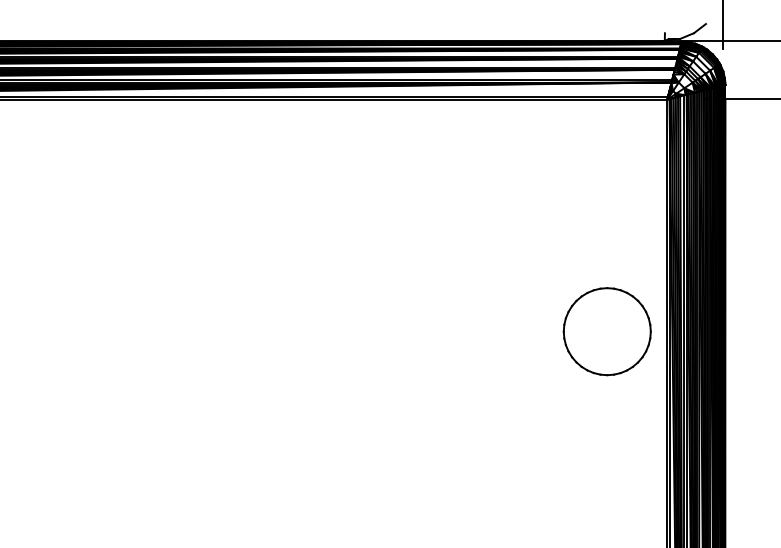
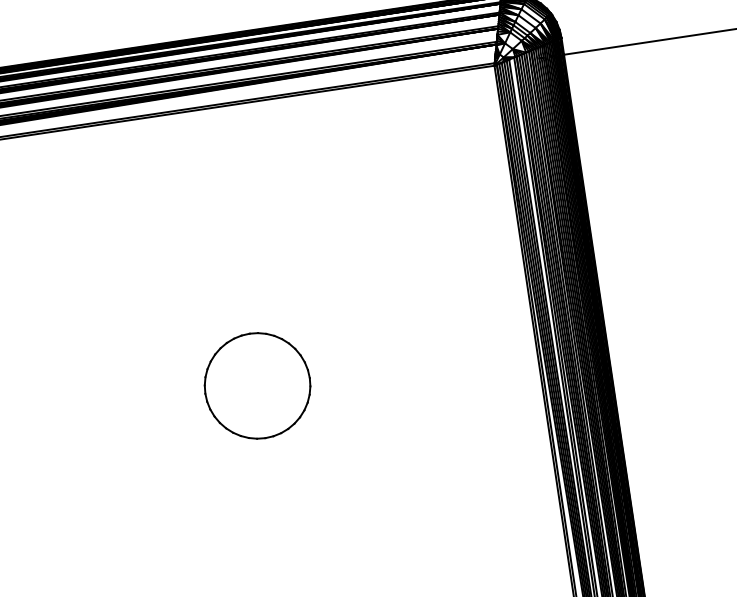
part: (606, 331) -> (256, 385), moved

